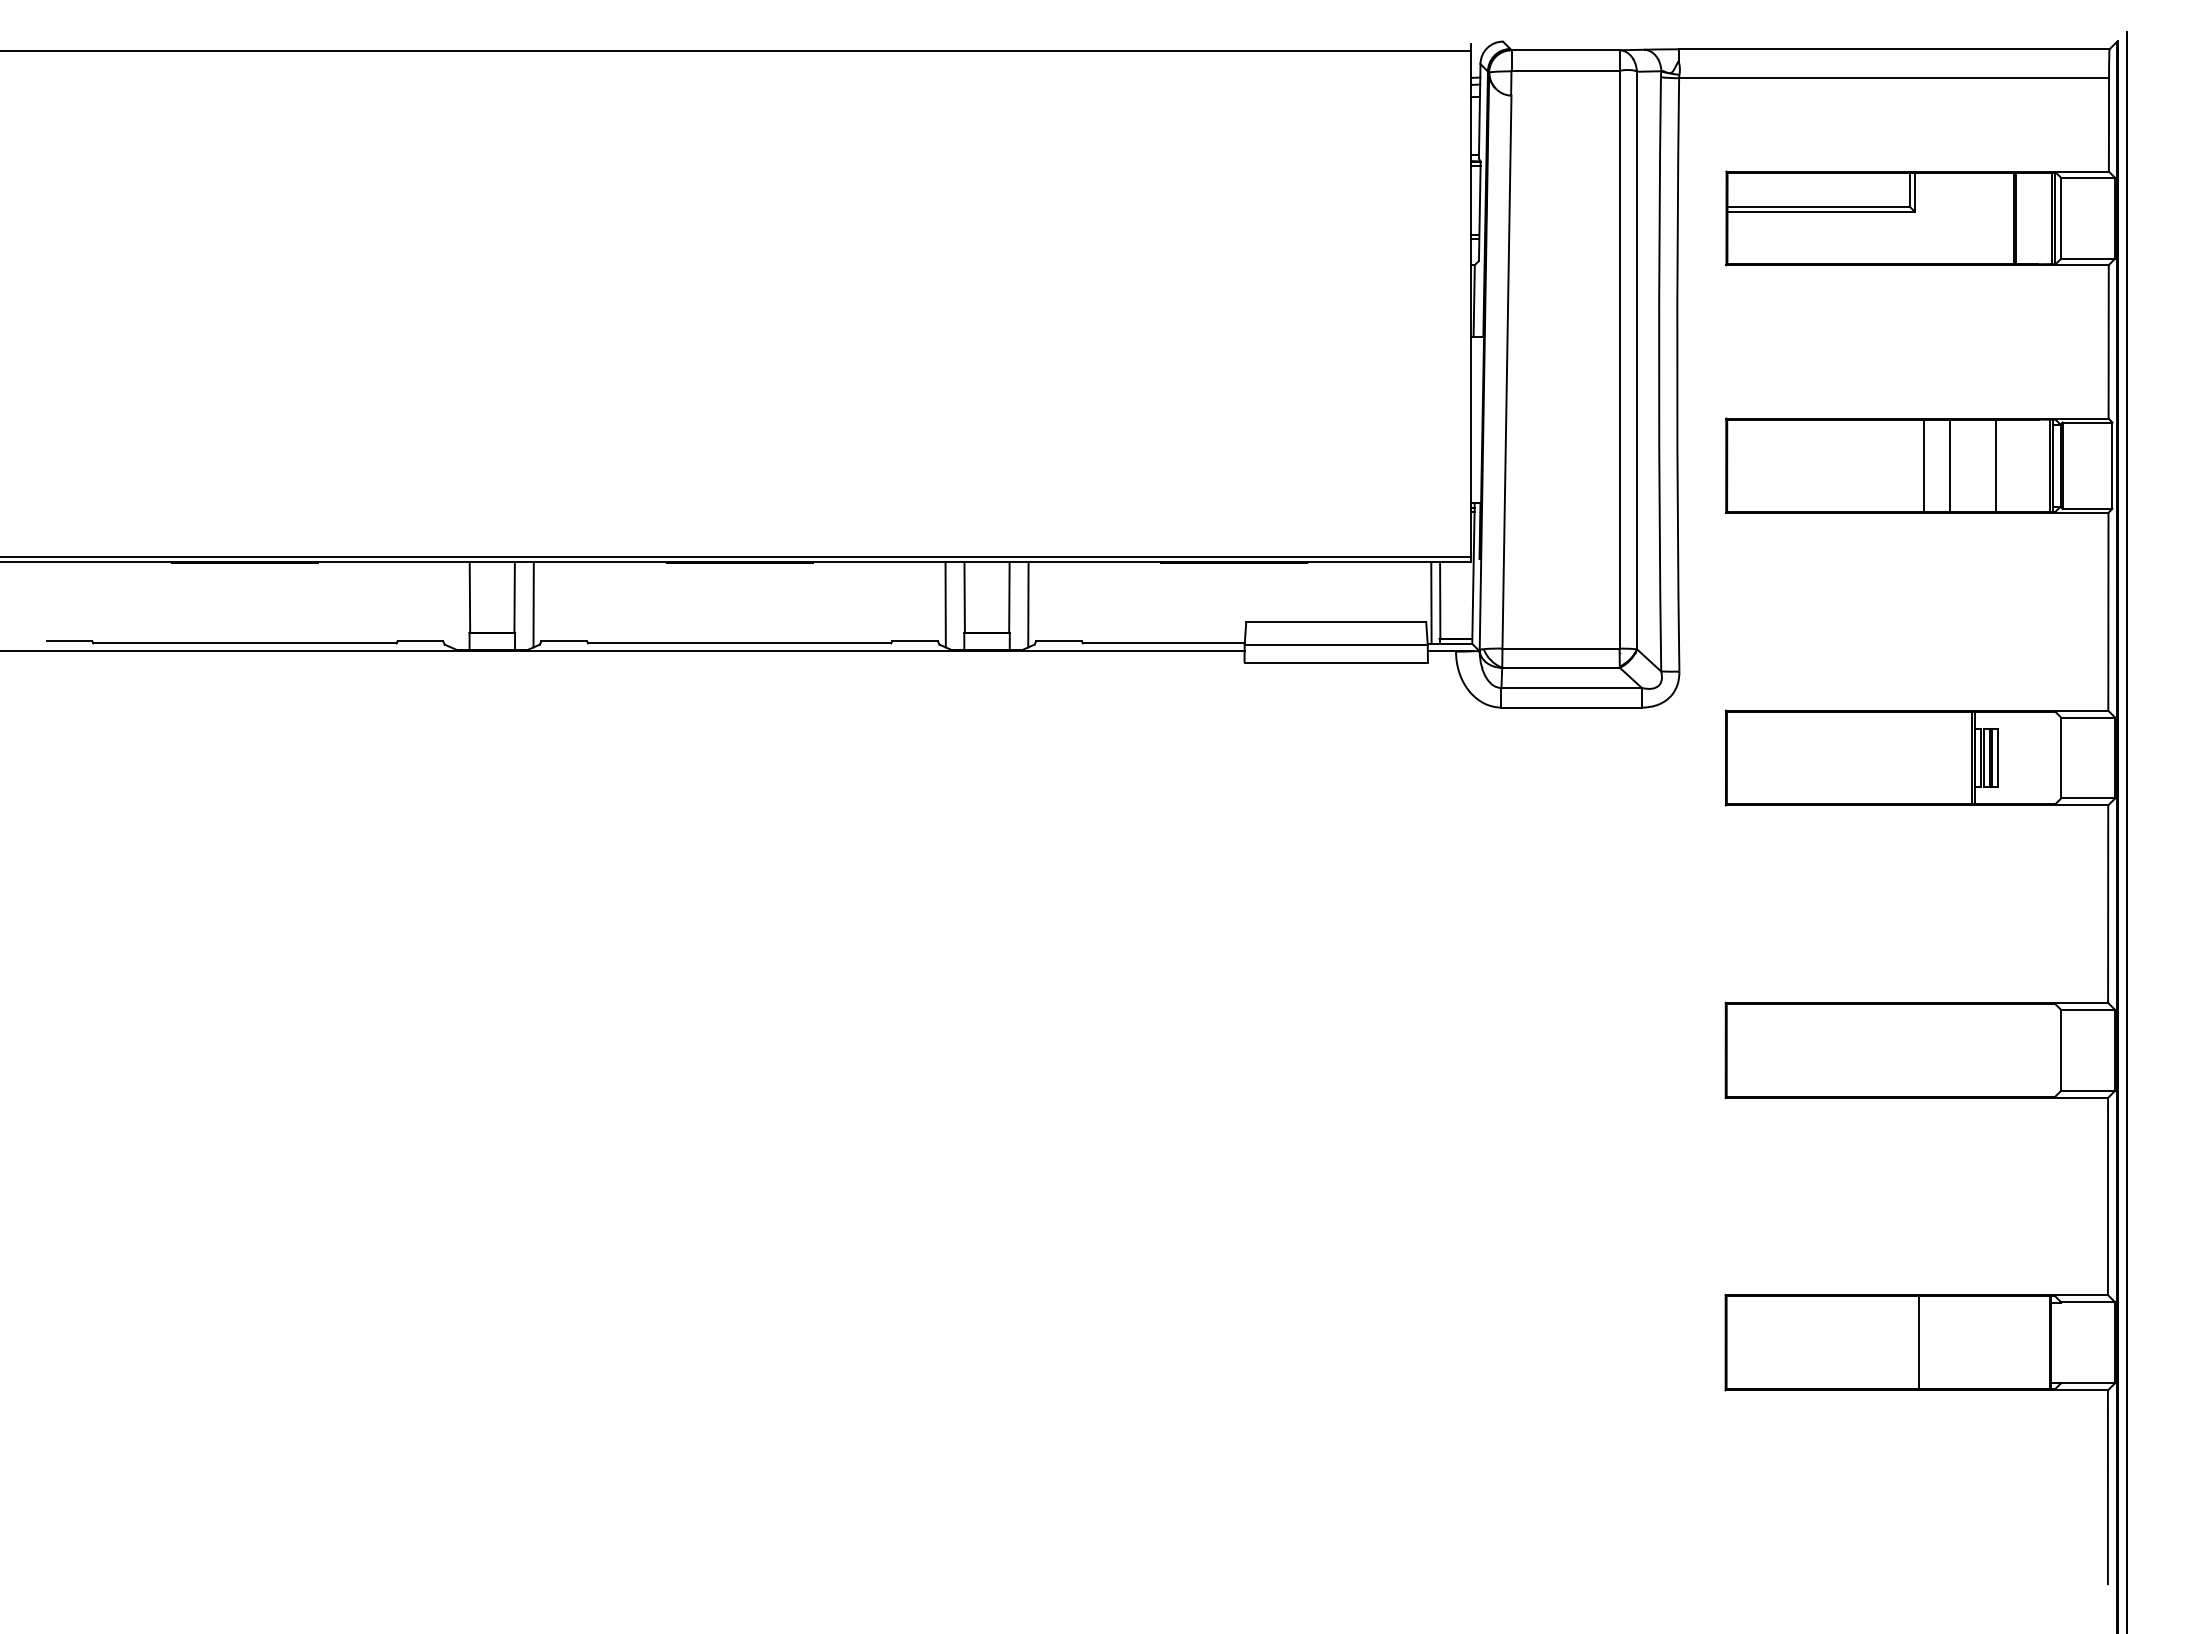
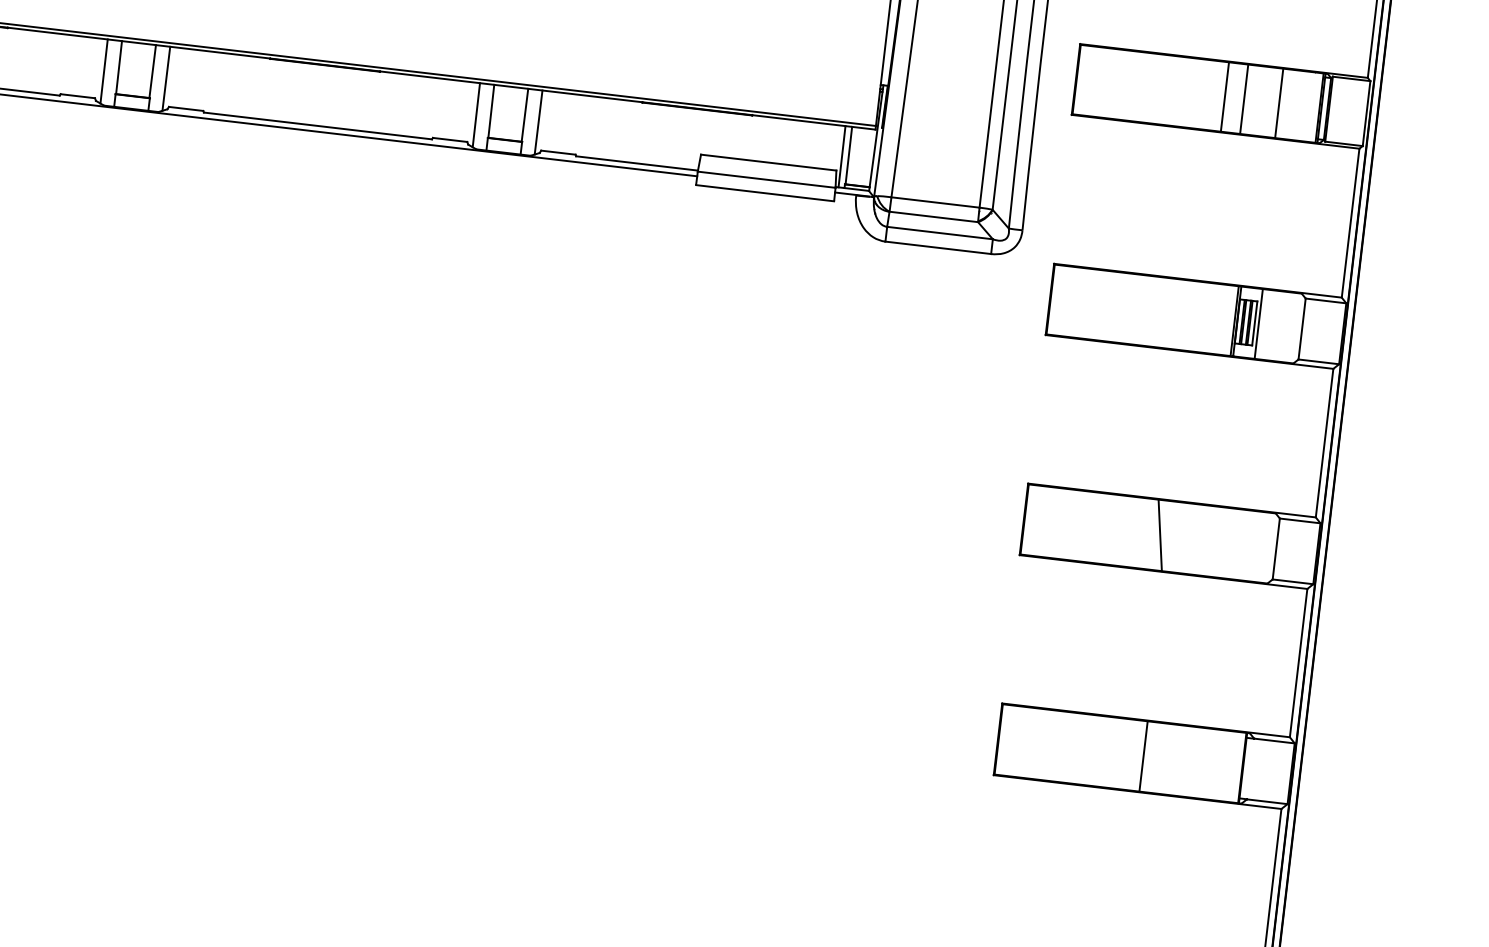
line: (450, 604) -> (103, 71), added
line: (2003, 757) -> (1258, 323), added
line: (1906, 1050) -> (1159, 535), added

